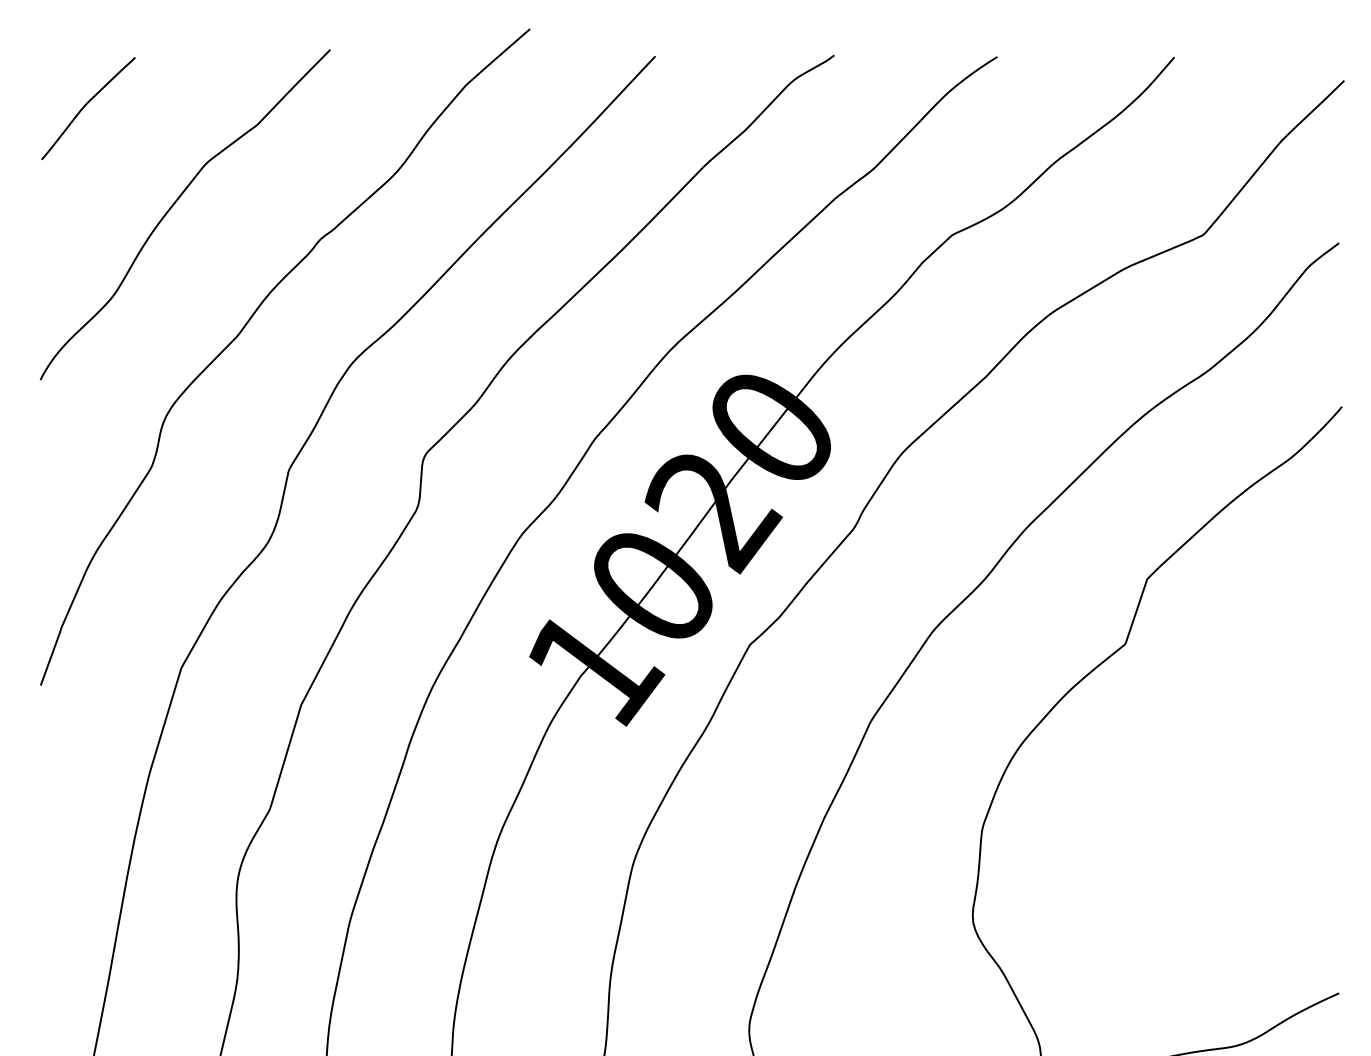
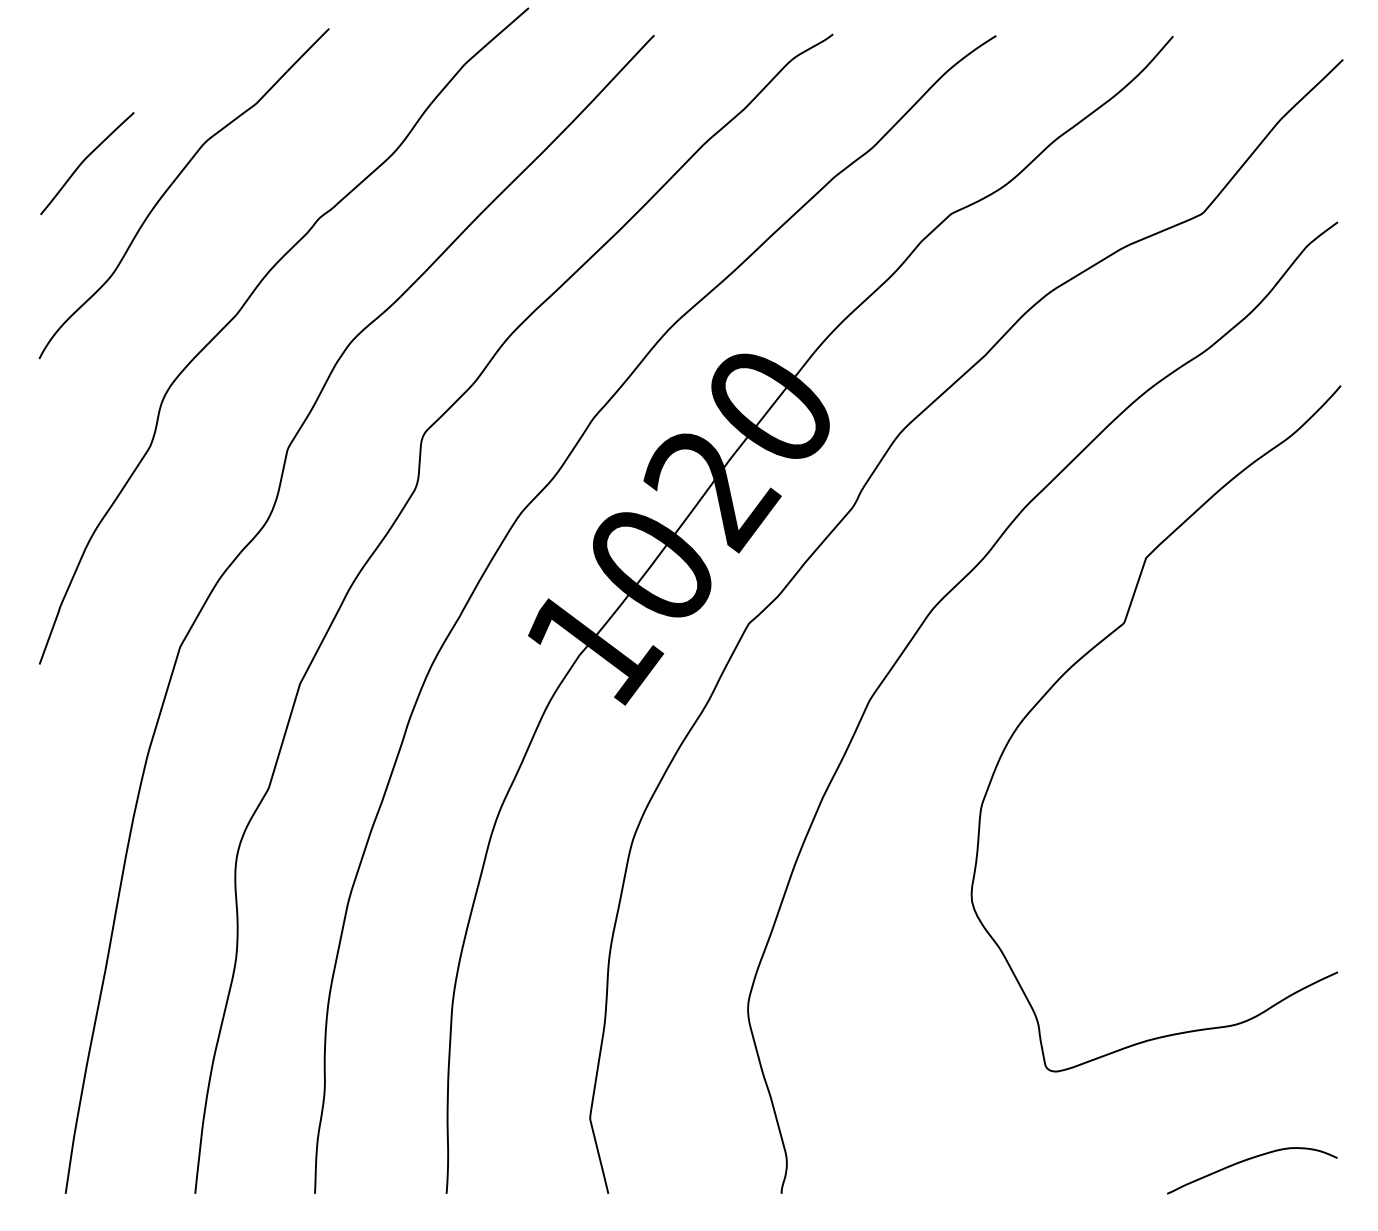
curve: (86, 105) -> (85, 160), moved

